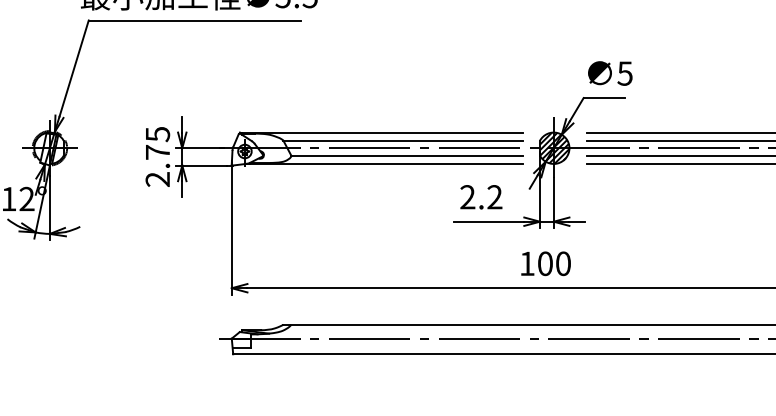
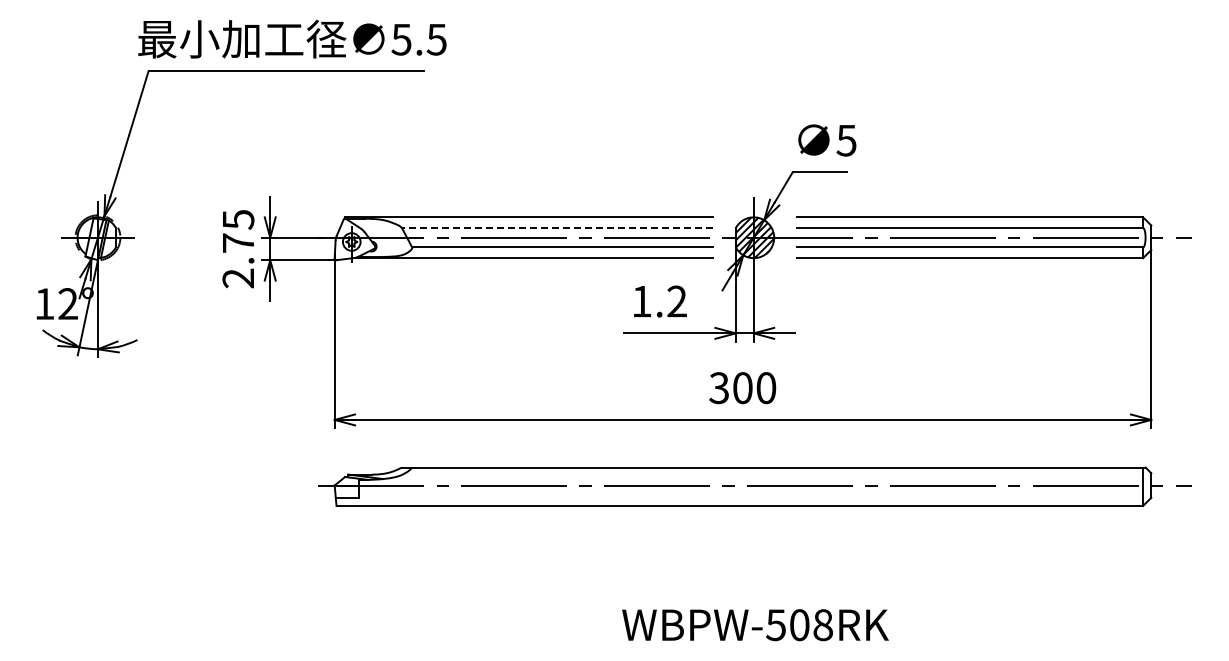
line: (402, 141) -> (557, 228), solid -> dashed
text: (467, 197) -> (641, 301), 2.2 -> 1.2
text: (526, 264) -> (718, 388), 100 -> 300

